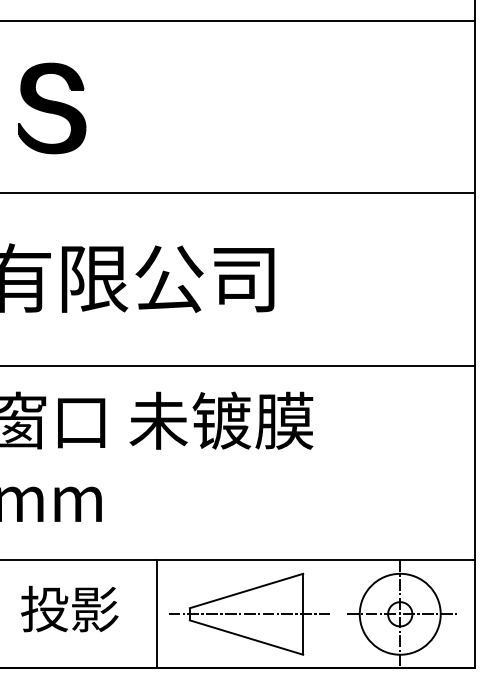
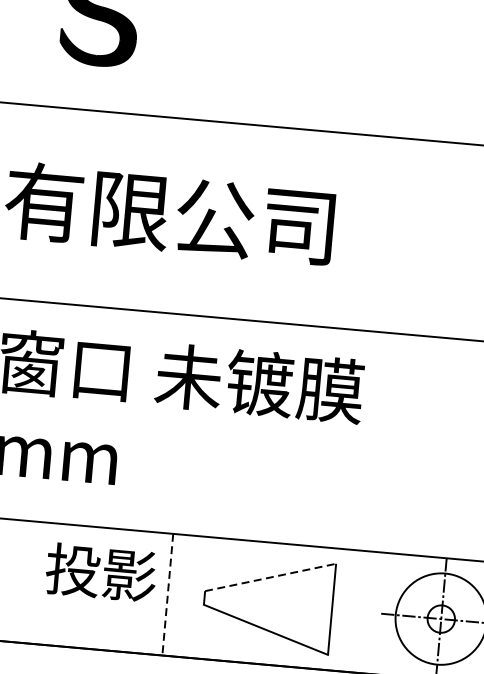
line: (247, 590) -> (271, 576), solid -> dashed
text: (69, 608) -> (100, 571), moved
line: (157, 614) -> (168, 594), solid -> dashed
line: (249, 614) -> (271, 604), removed

